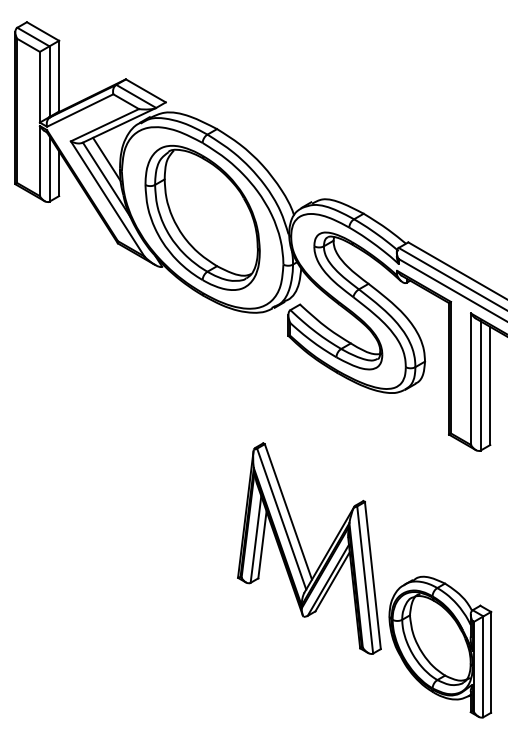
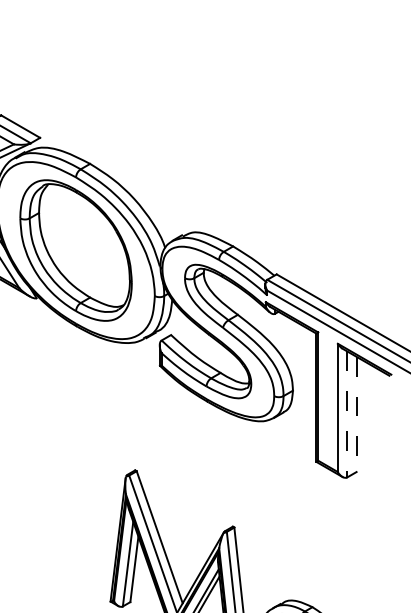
line: (480, 385) -> (347, 413), solid -> dashed
line: (490, 386) -> (356, 414), solid -> dashed

